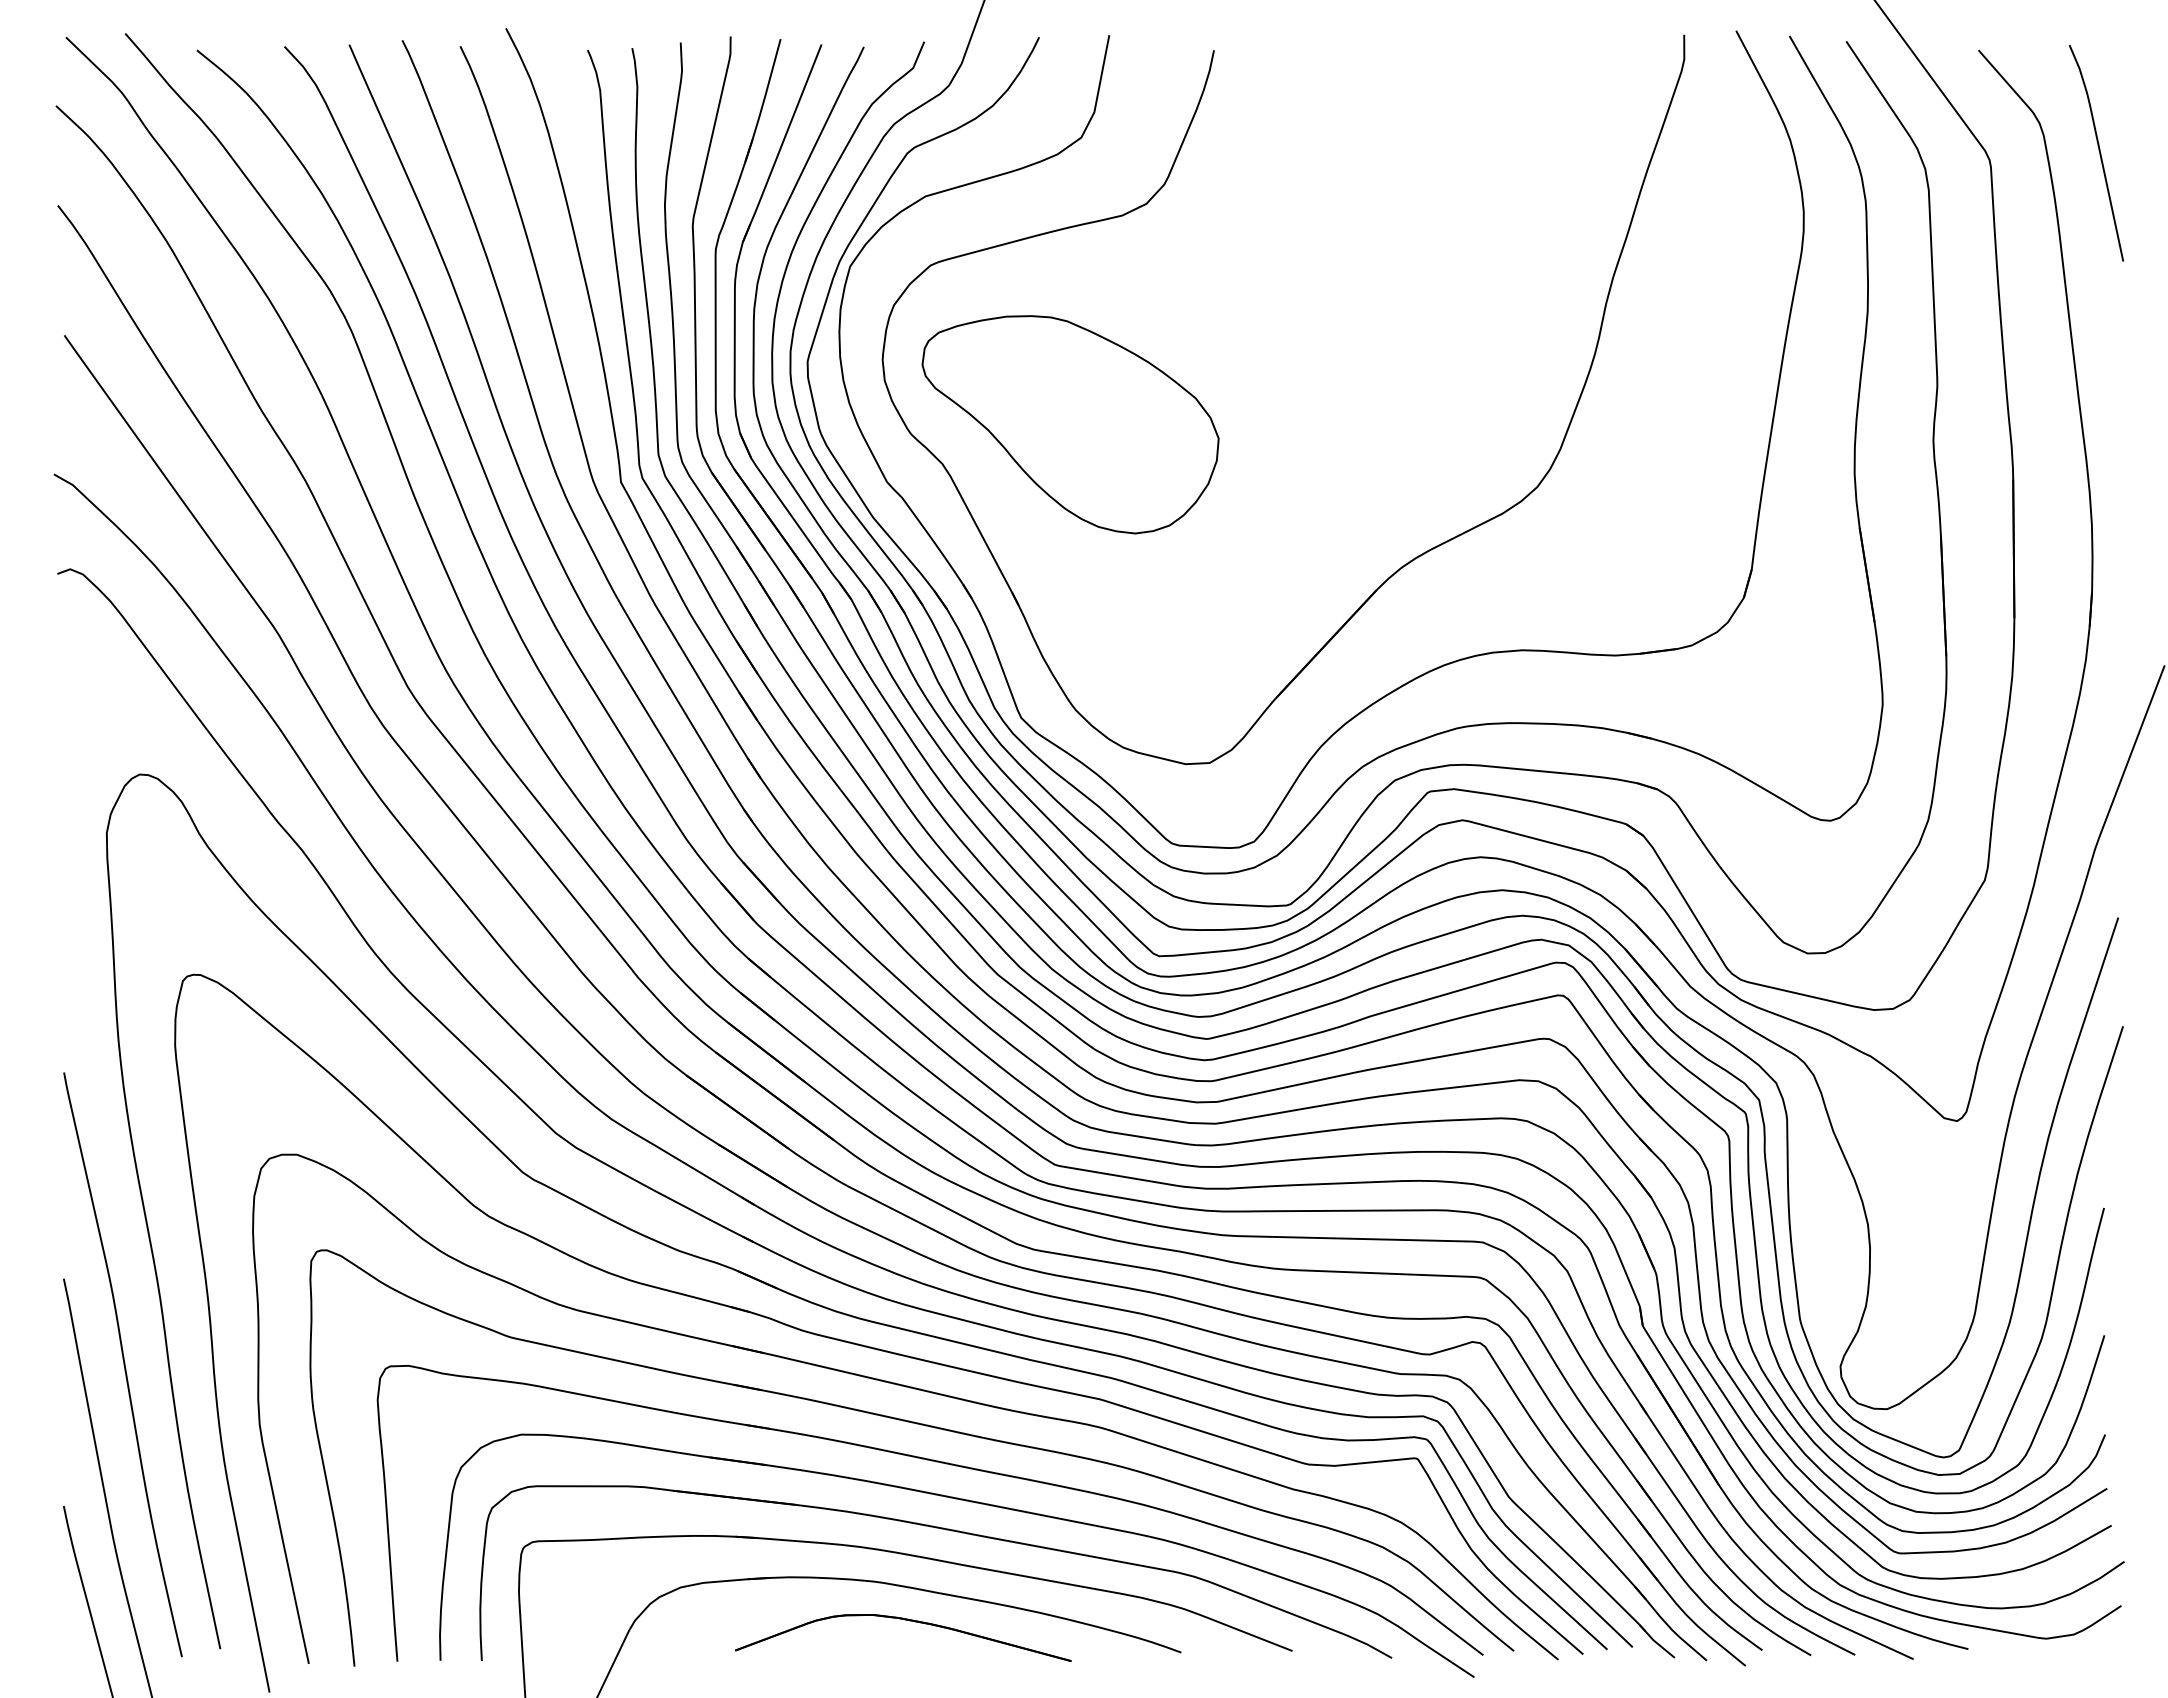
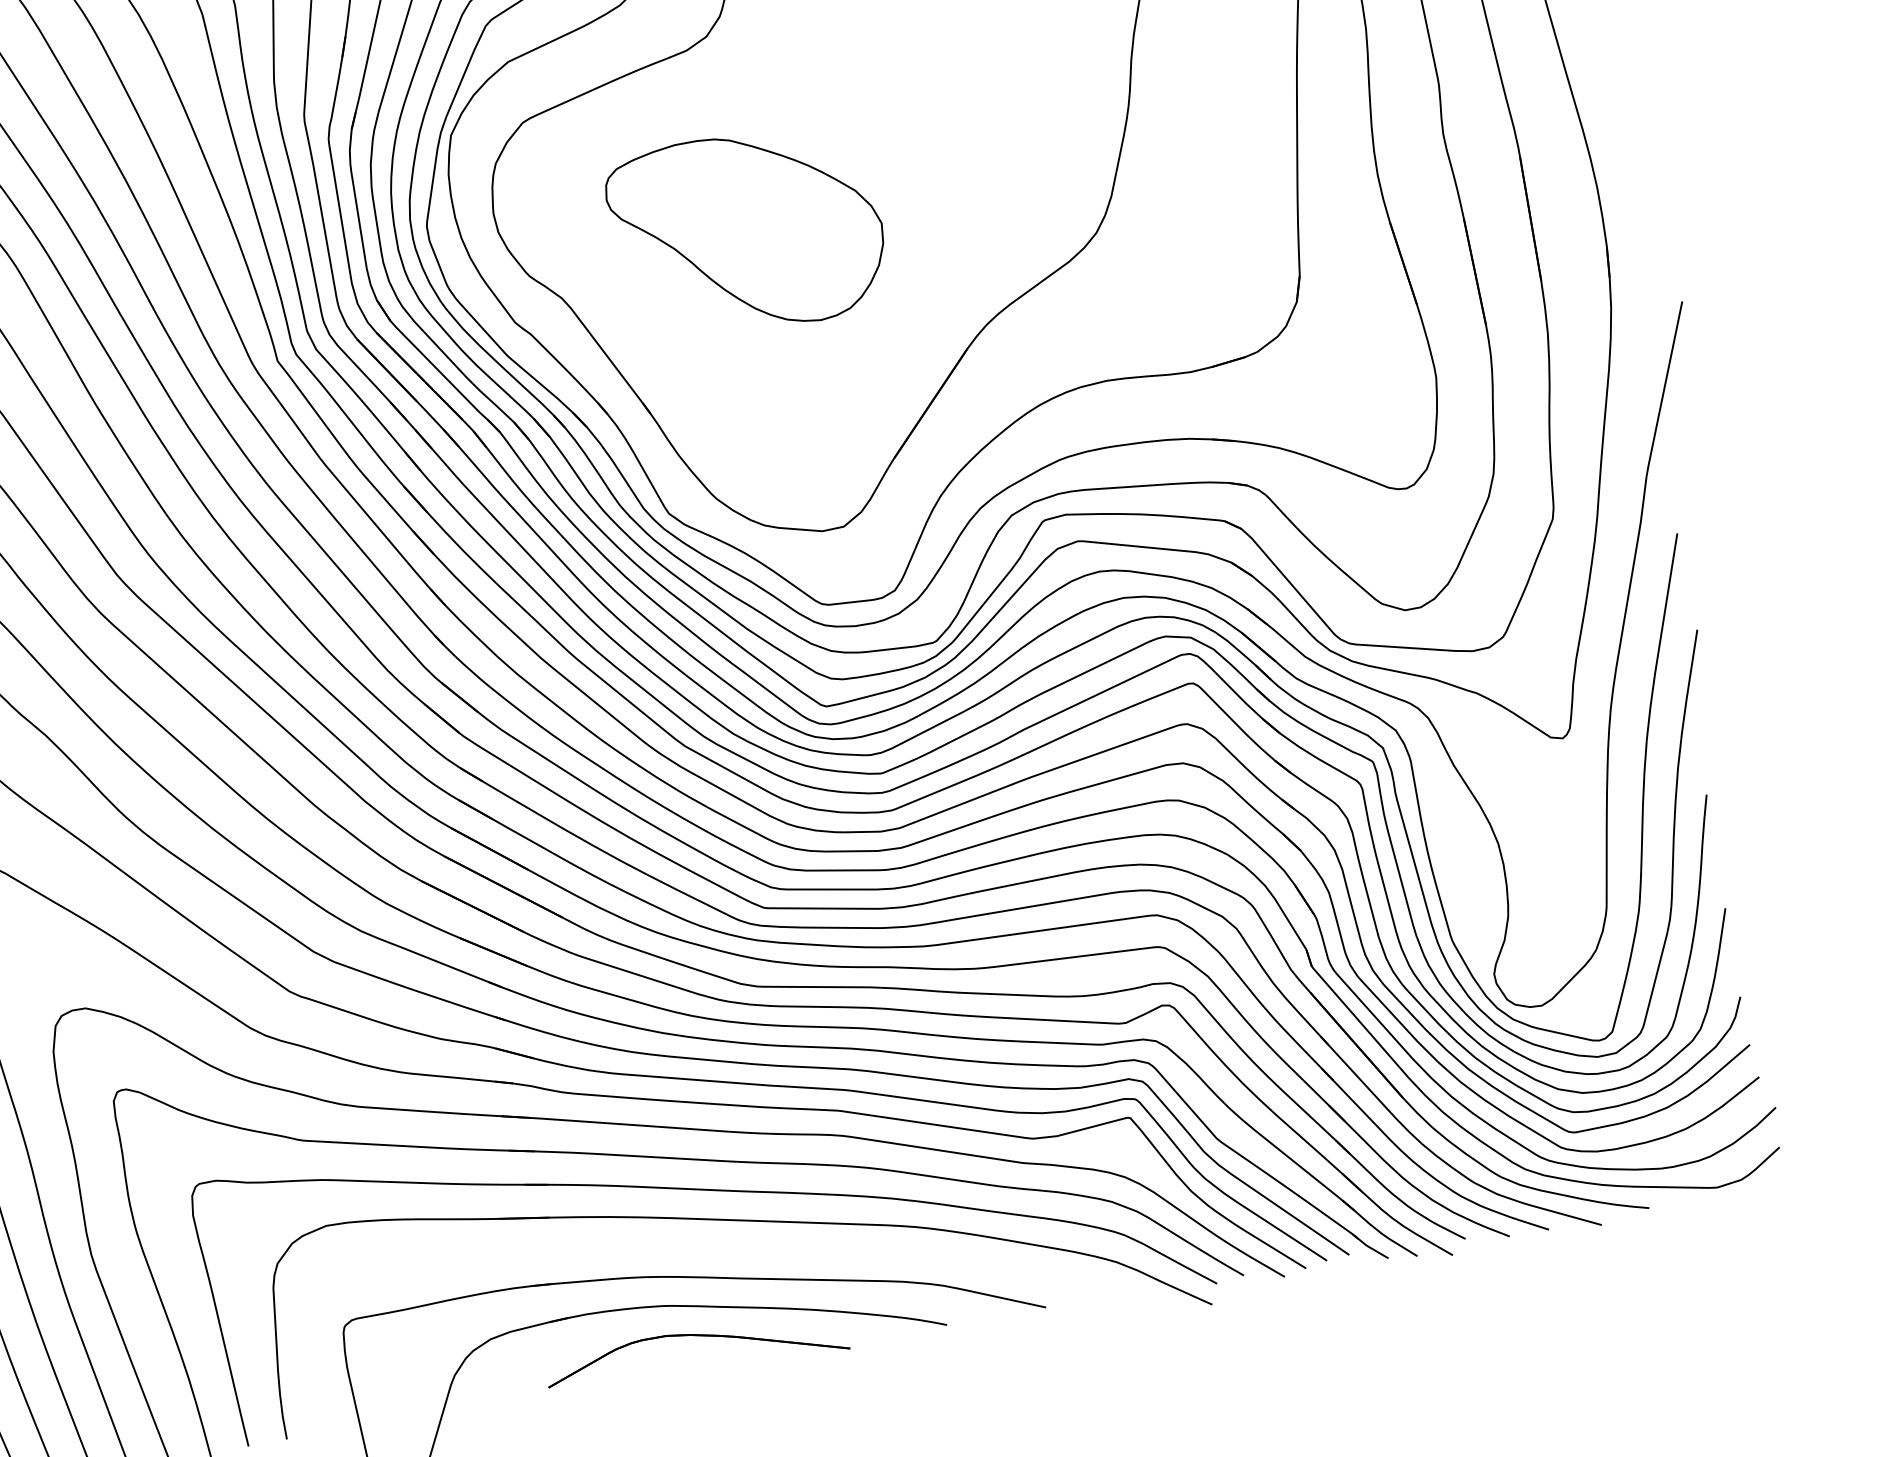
part: (1070, 424) -> (747, 232), moved
part: (941, 1529) -> (715, 1249), removed

